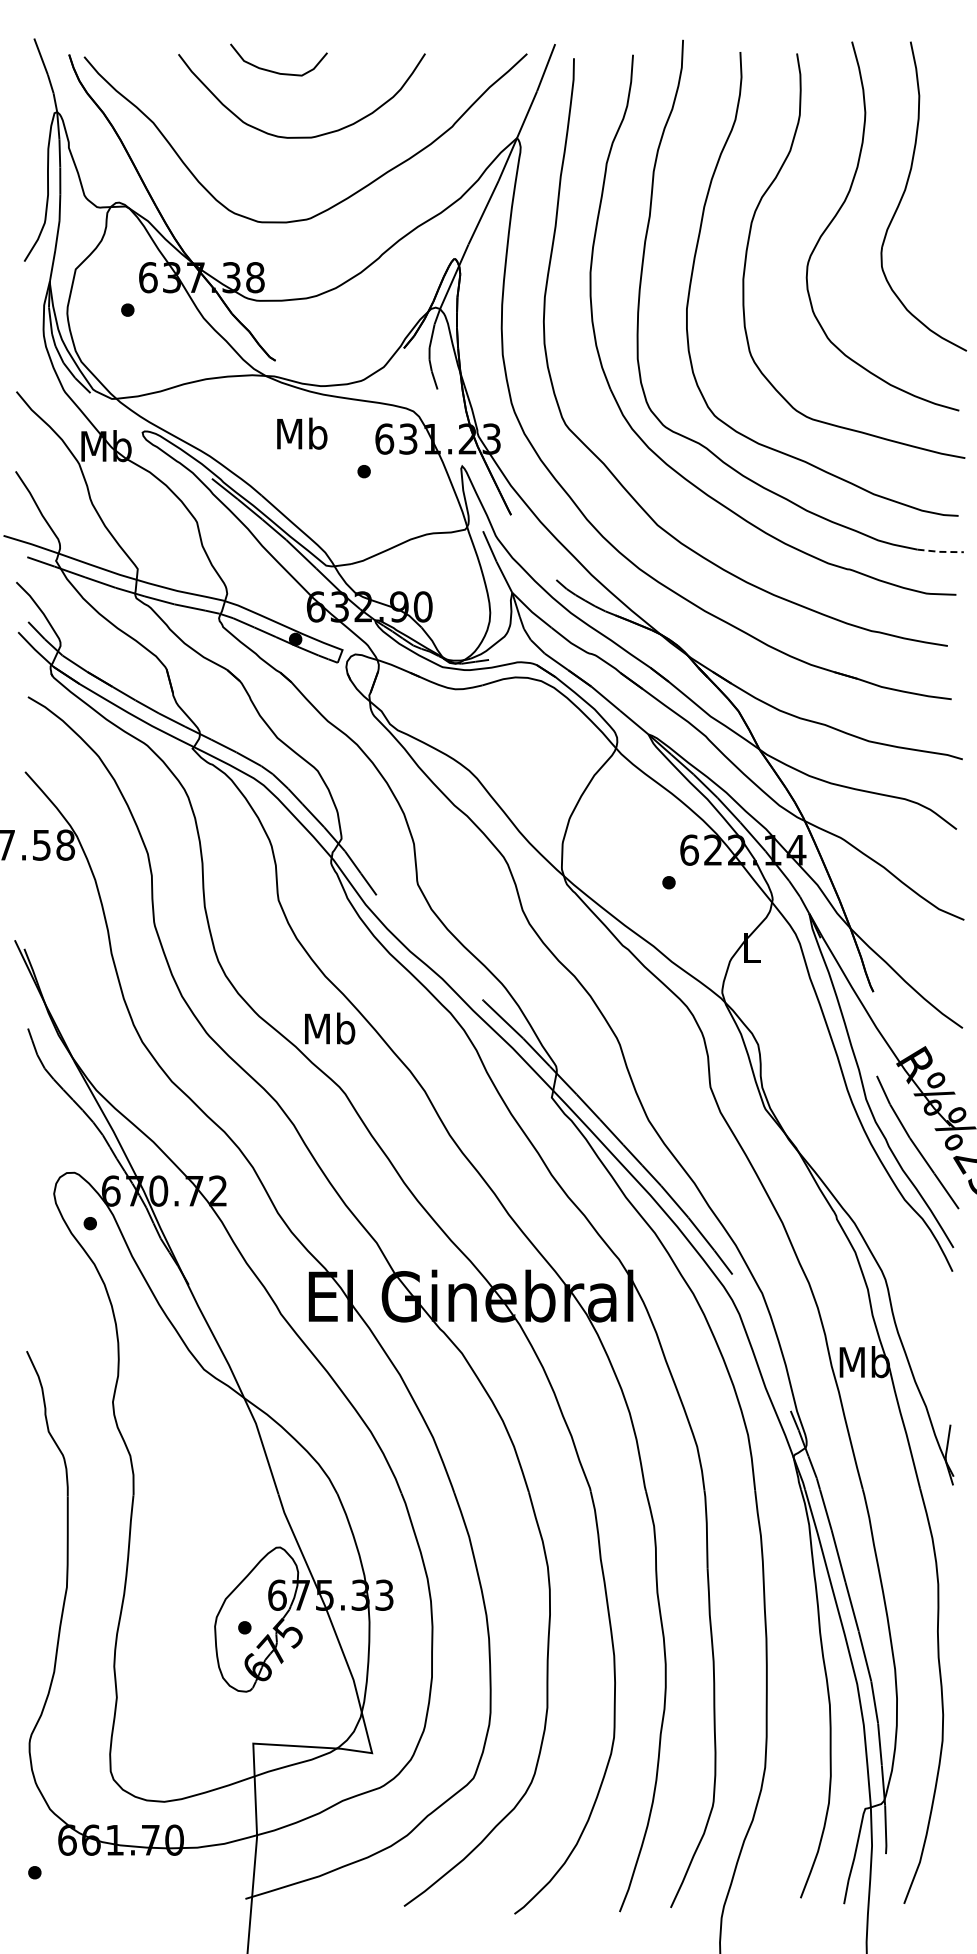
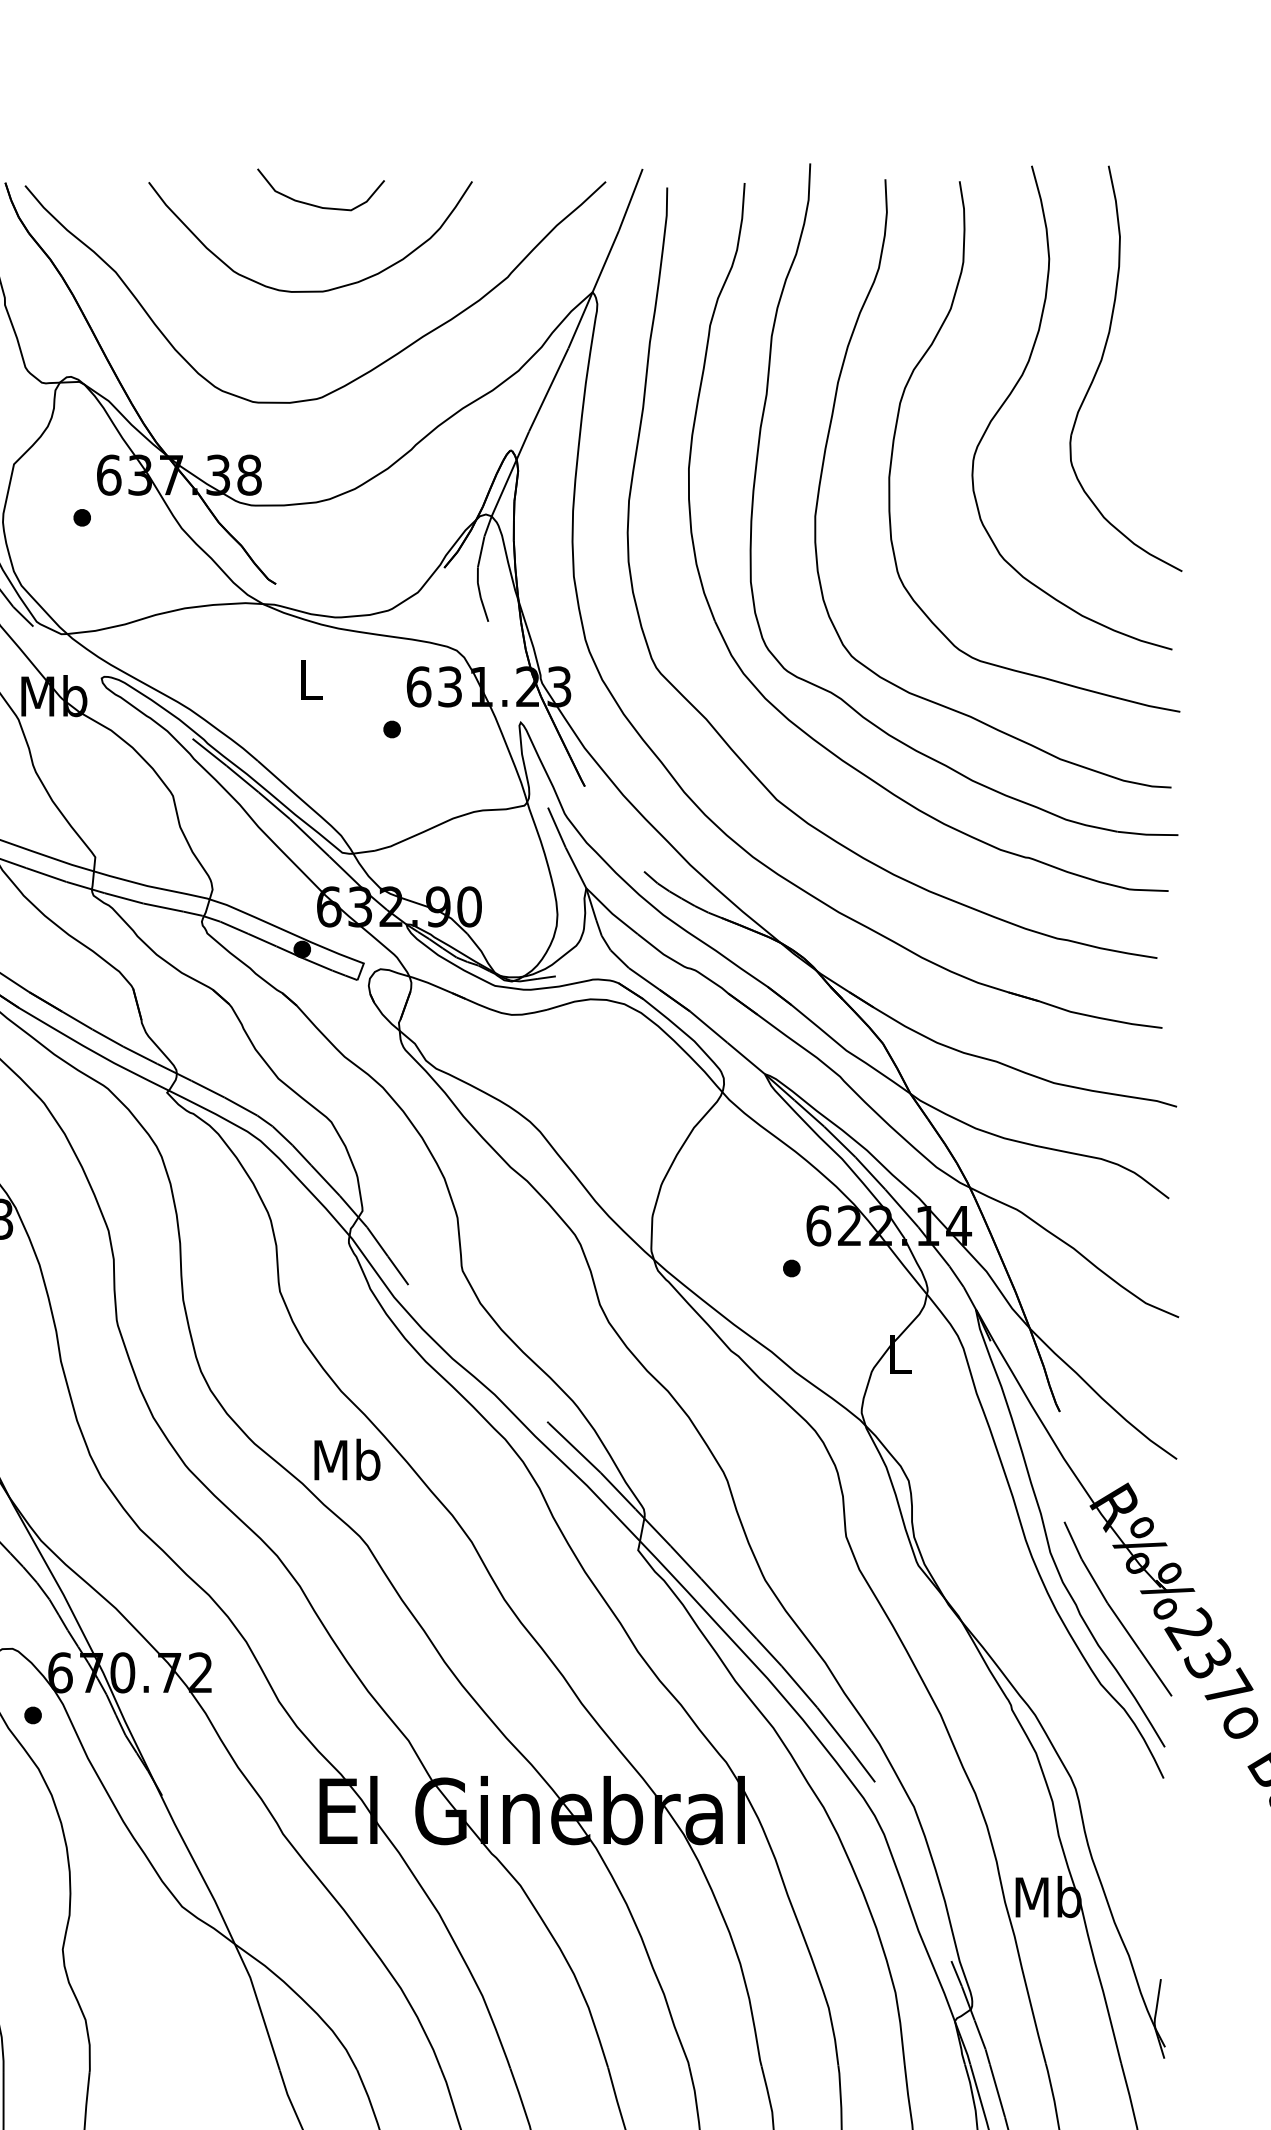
curve: (276, 71) -> (317, 204), moved
text: (302, 433) -> (311, 679), Mb -> L
line: (940, 551) -> (1147, 834), dashed -> solid

